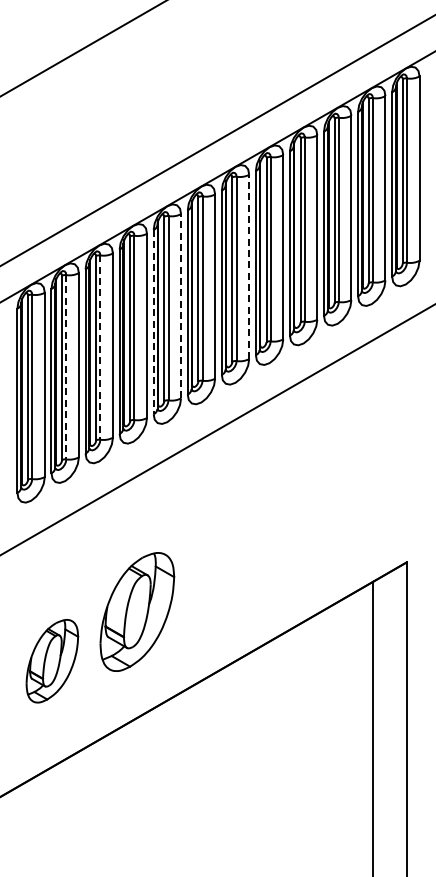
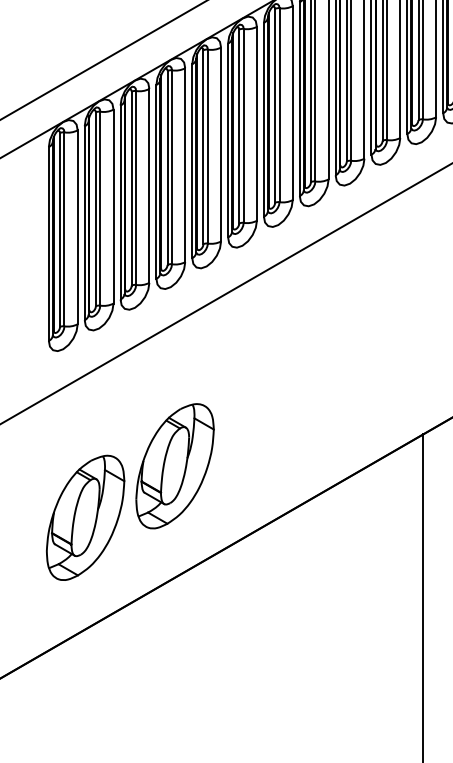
line: (249, 266) -> (293, 102), dashed -> solid
line: (181, 305) -> (221, 143), dashed -> solid
line: (153, 322) -> (192, 161), dashed -> solid
line: (100, 348) -> (136, 188), dashed -> solid
line: (66, 367) -> (100, 208), dashed -> solid
part: (52, 661) -> (85, 518), size x1.43

